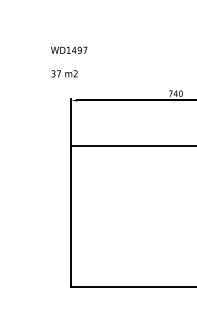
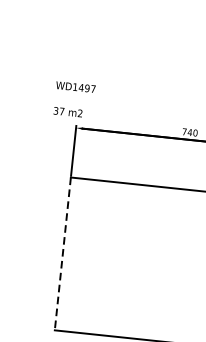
text: (69, 61) -> (74, 99), moved
line: (71, 216) -> (63, 253), solid -> dashed

